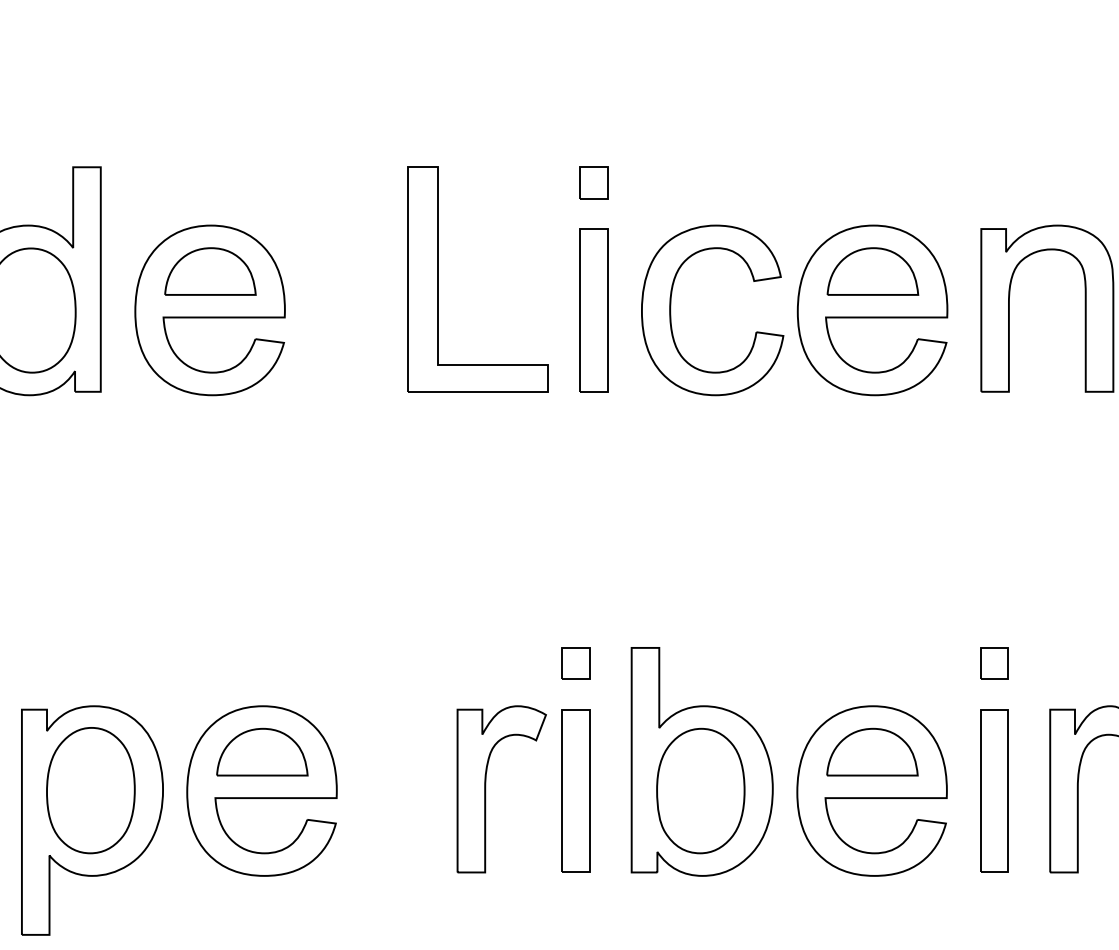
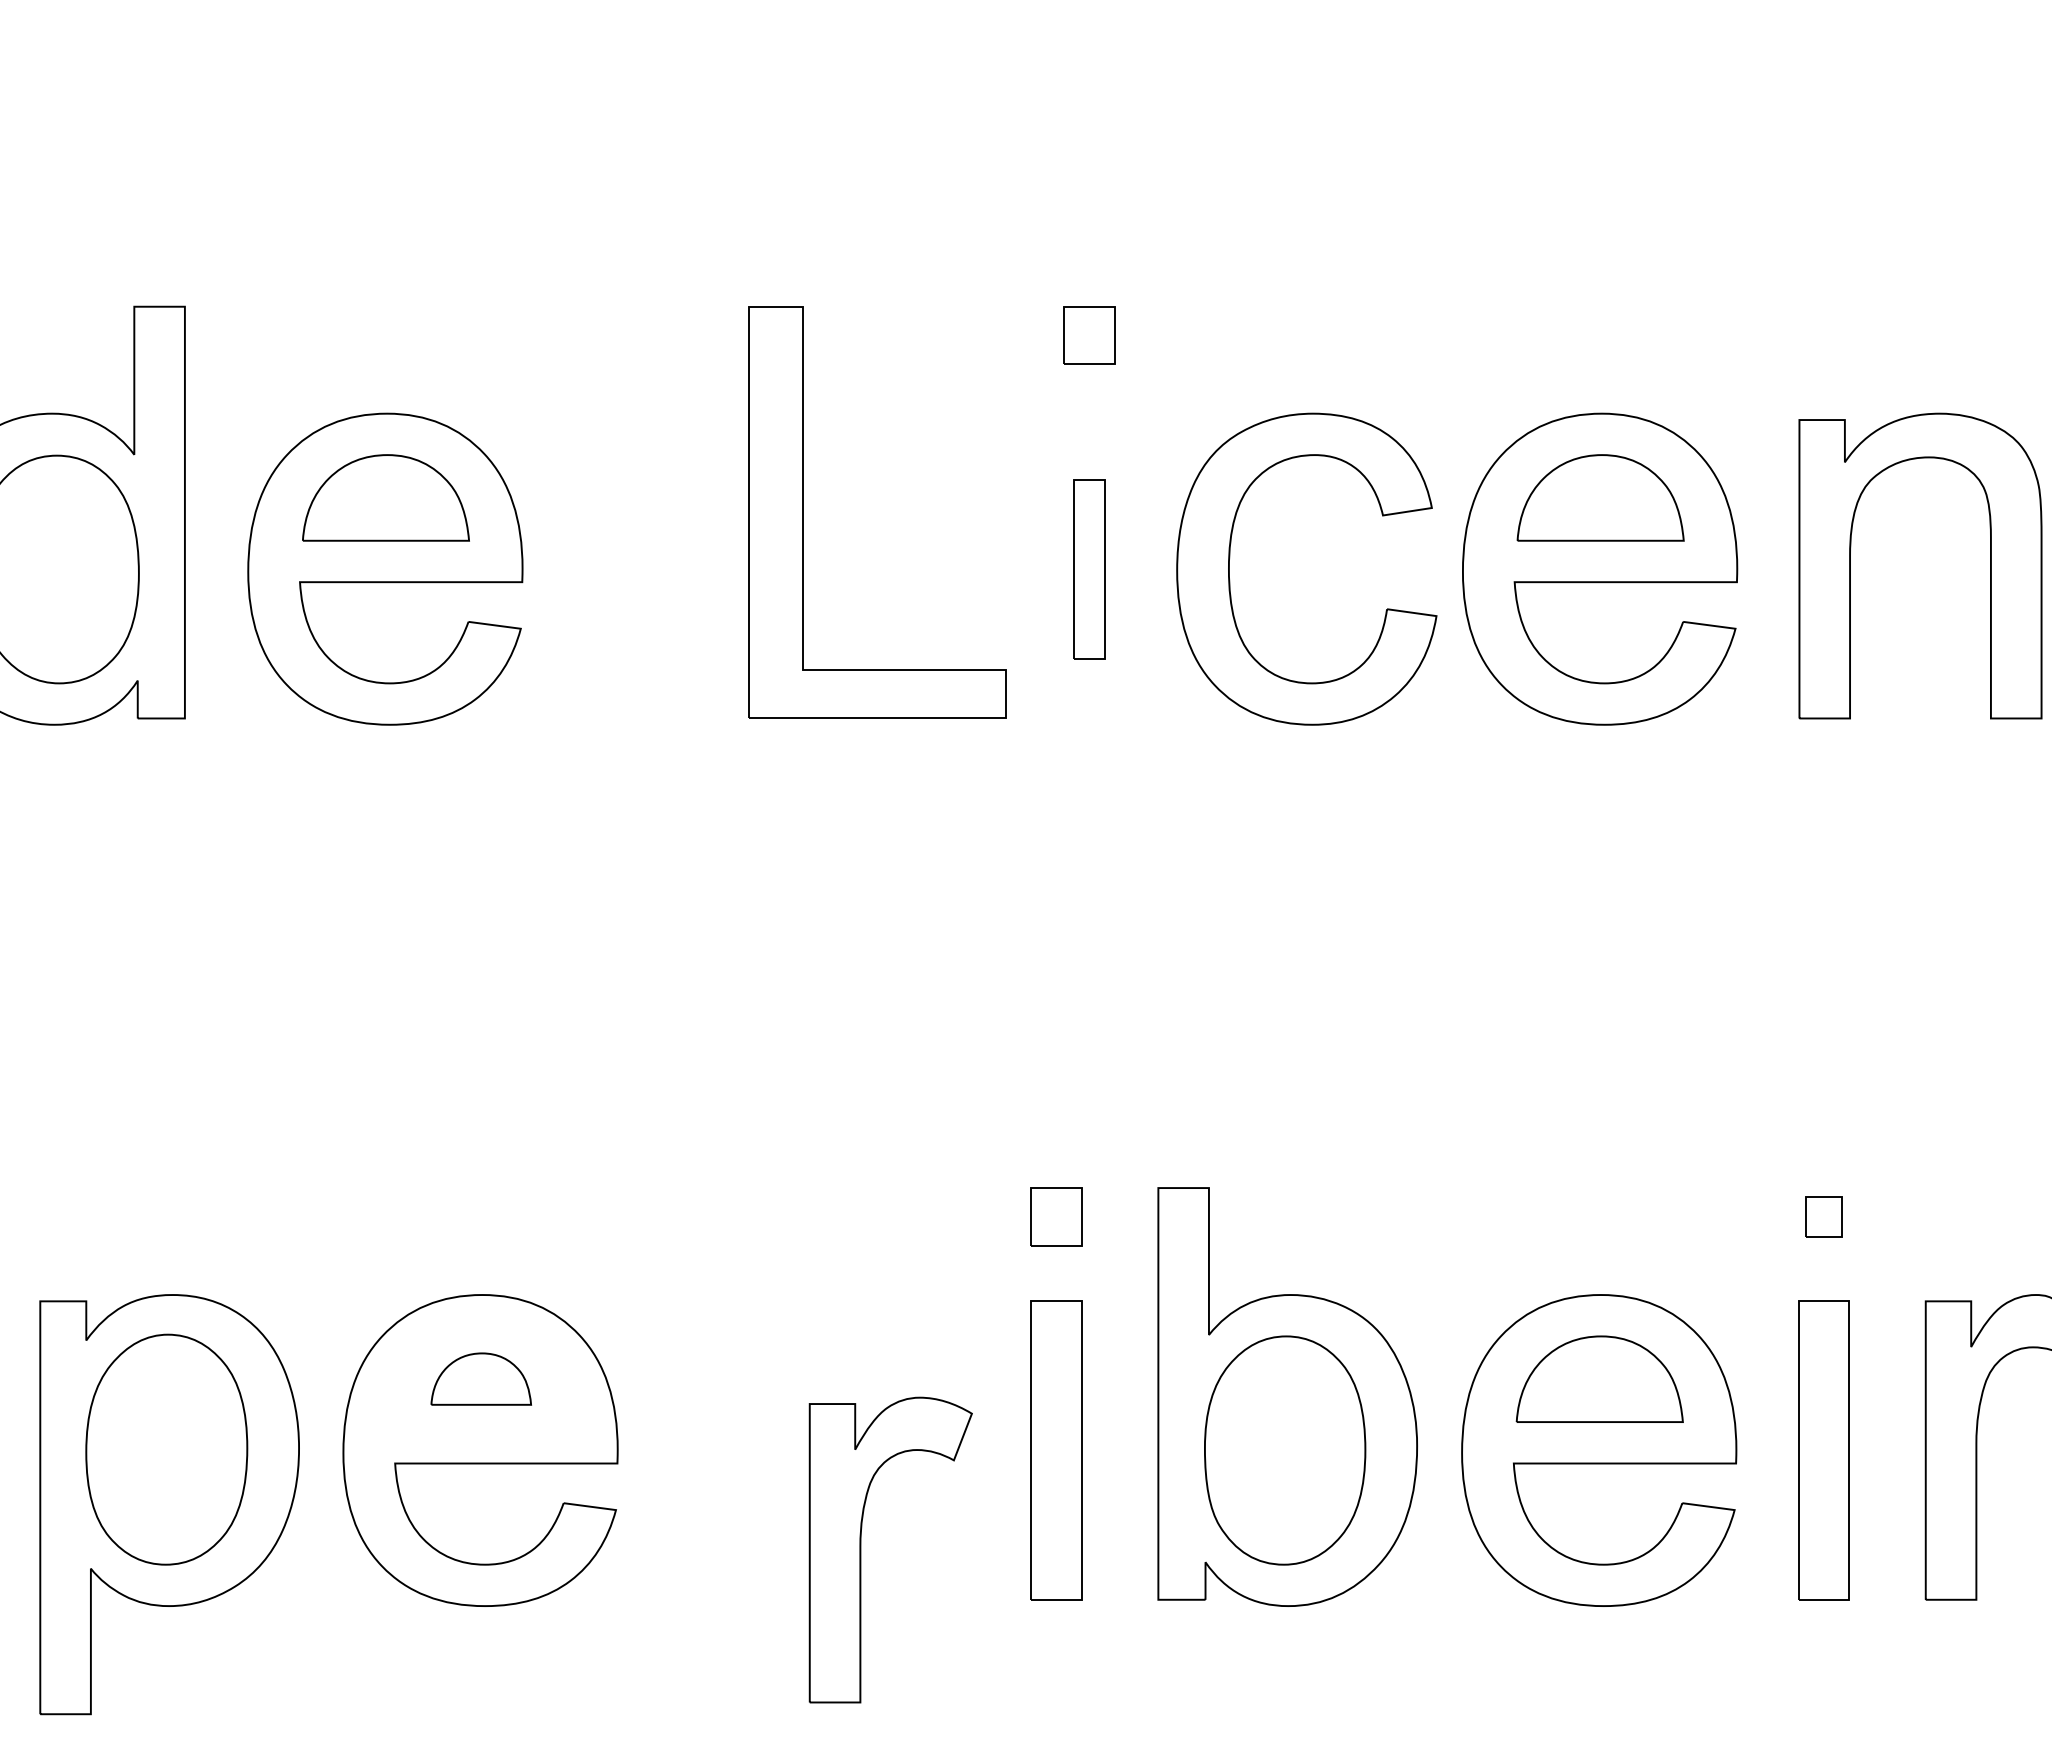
part: (593, 310) -> (1088, 569), size x0.6
part: (994, 663) -> (1823, 1216), size x0.7
part: (262, 751) -> (481, 1377), size x0.6
part: (486, 789) -> (862, 1550), moved

